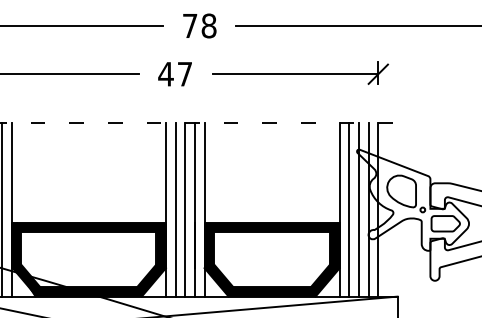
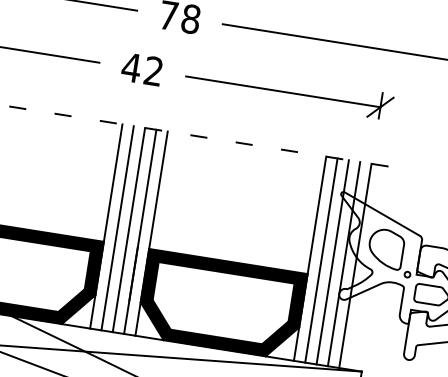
text: (184, 73) -> (153, 70), 47 -> 42

